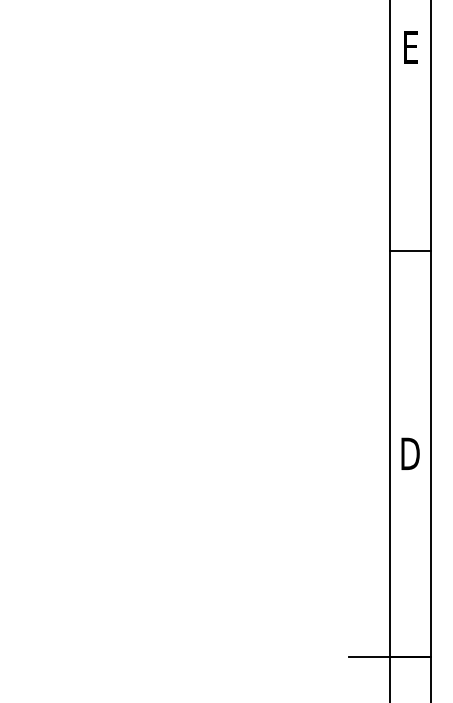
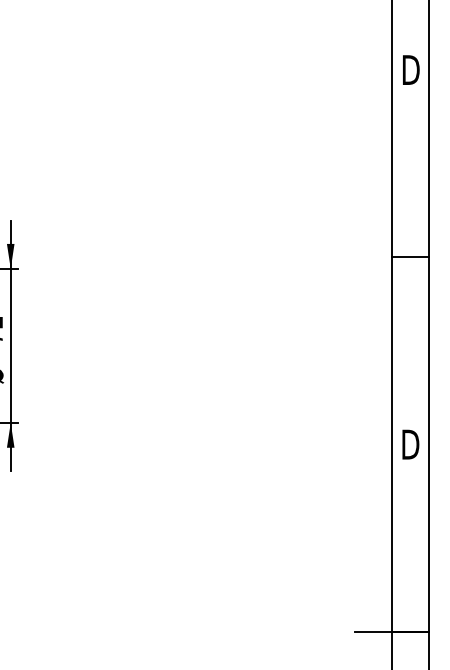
text: (411, 46) -> (411, 69), E -> D

